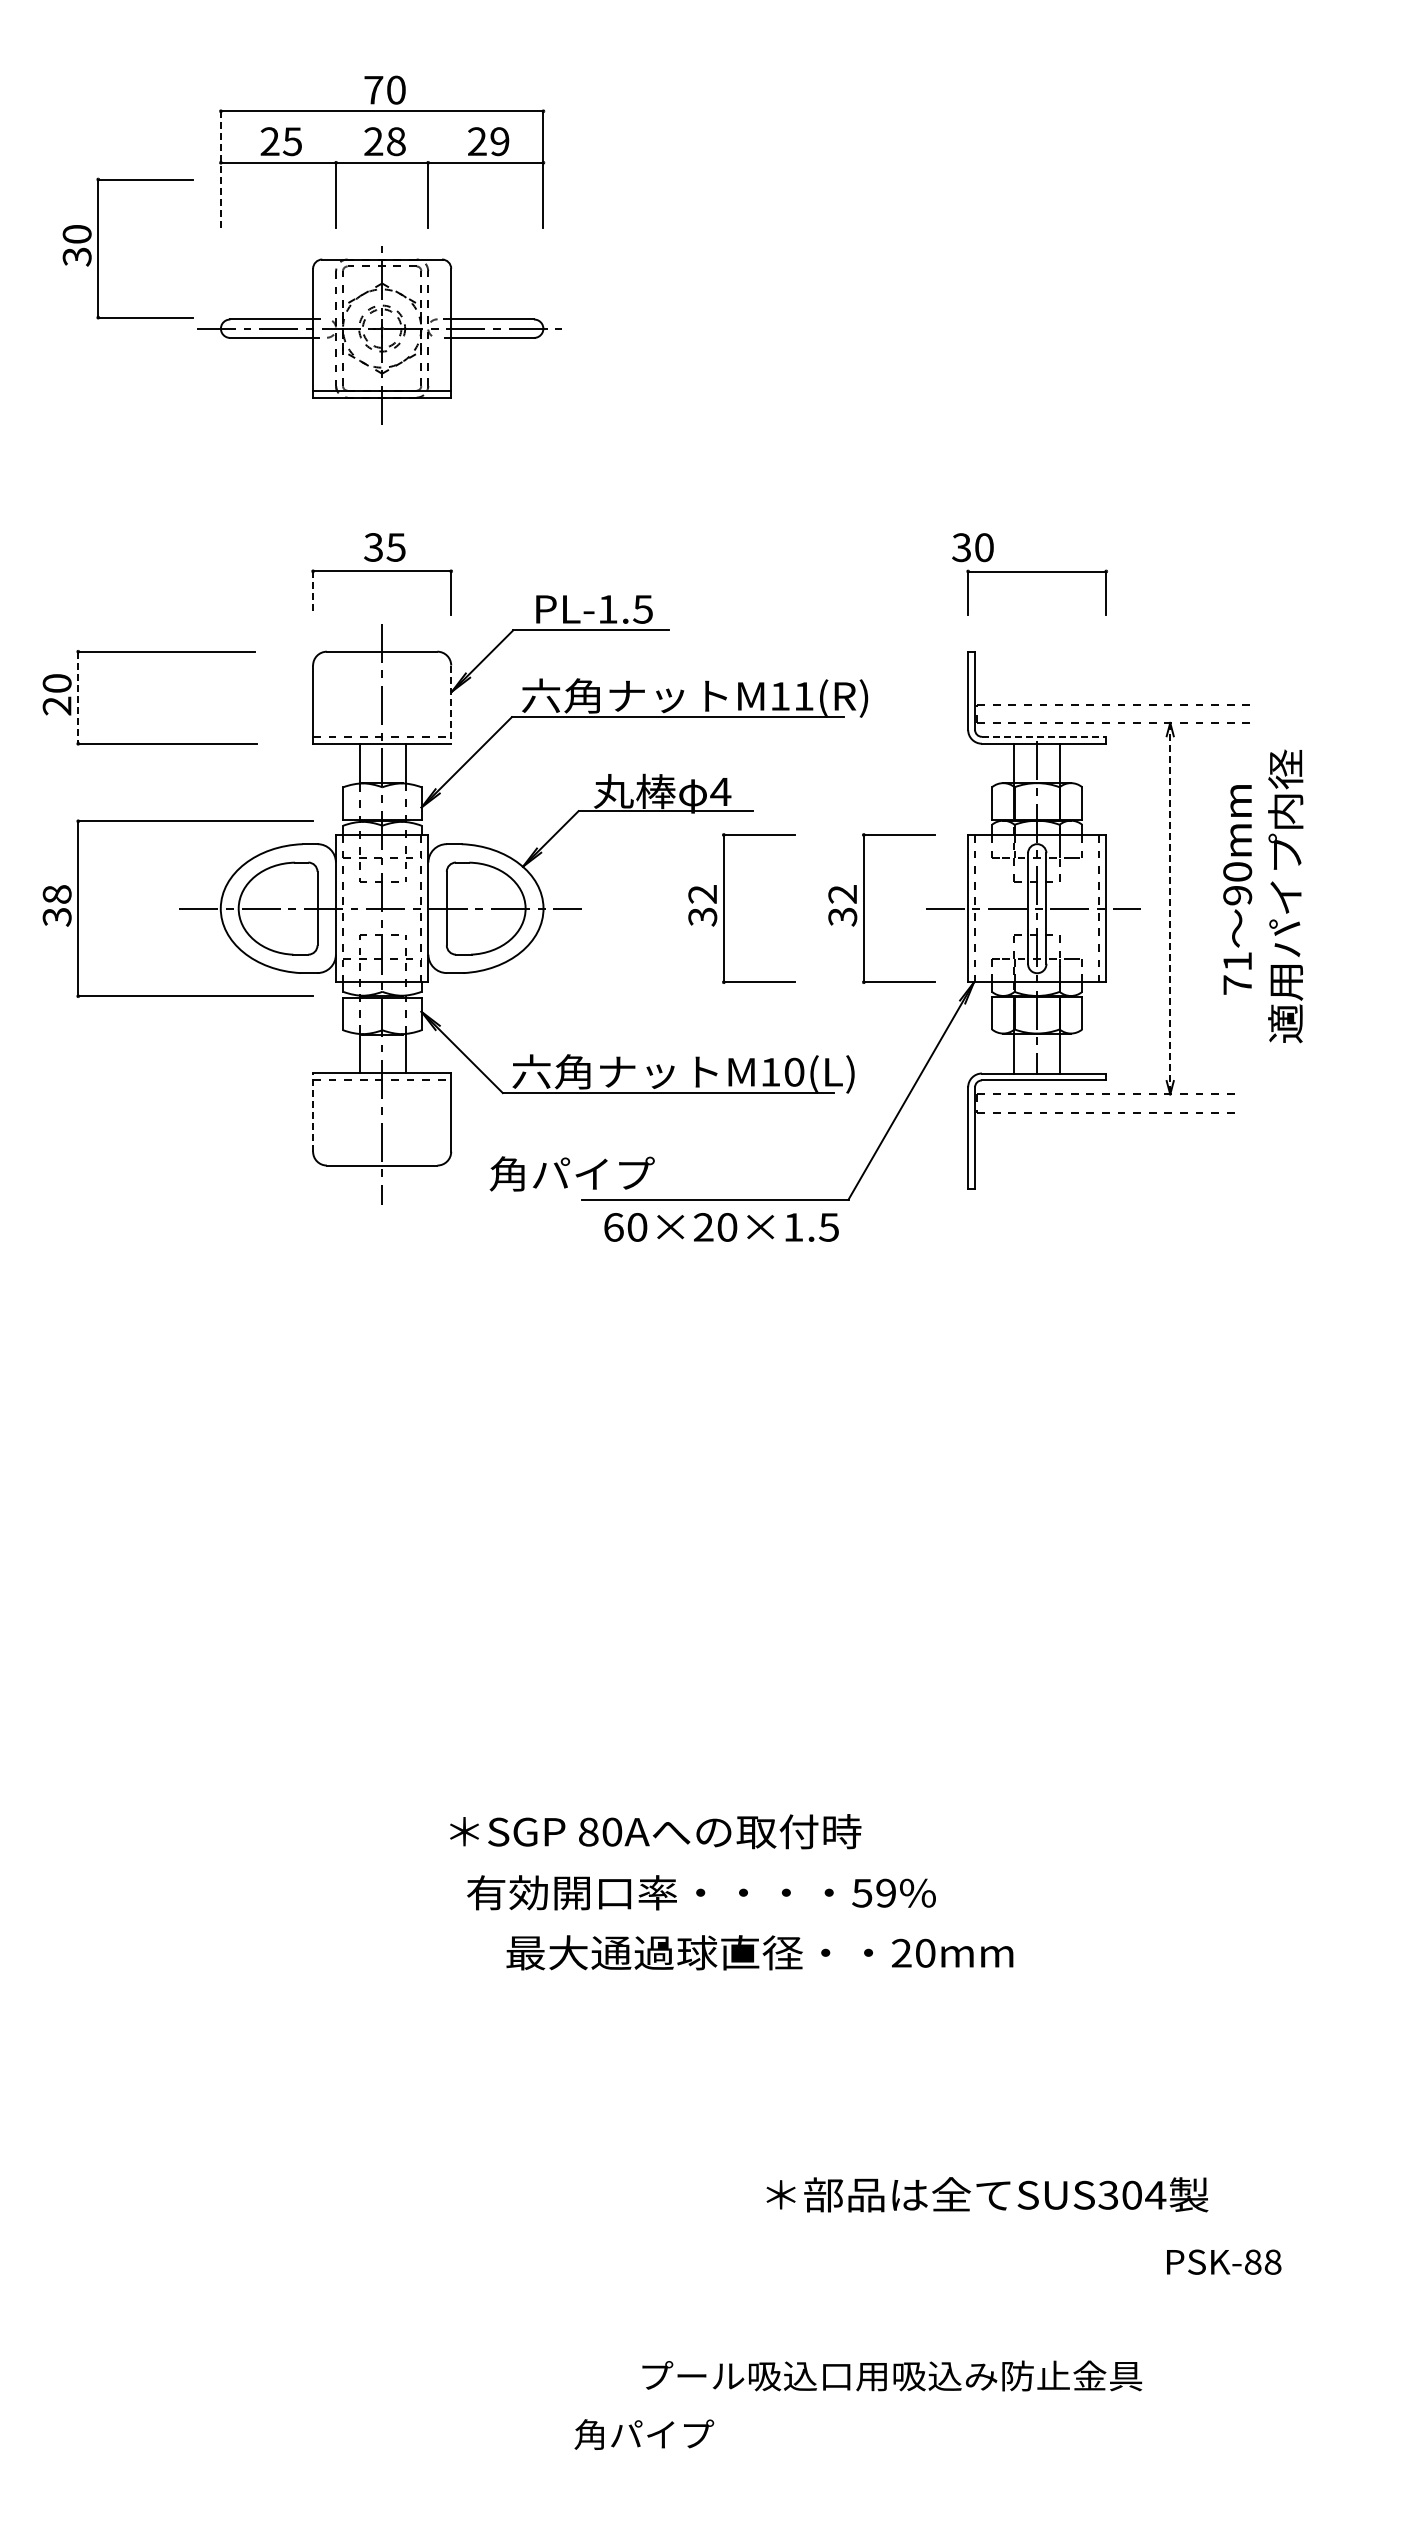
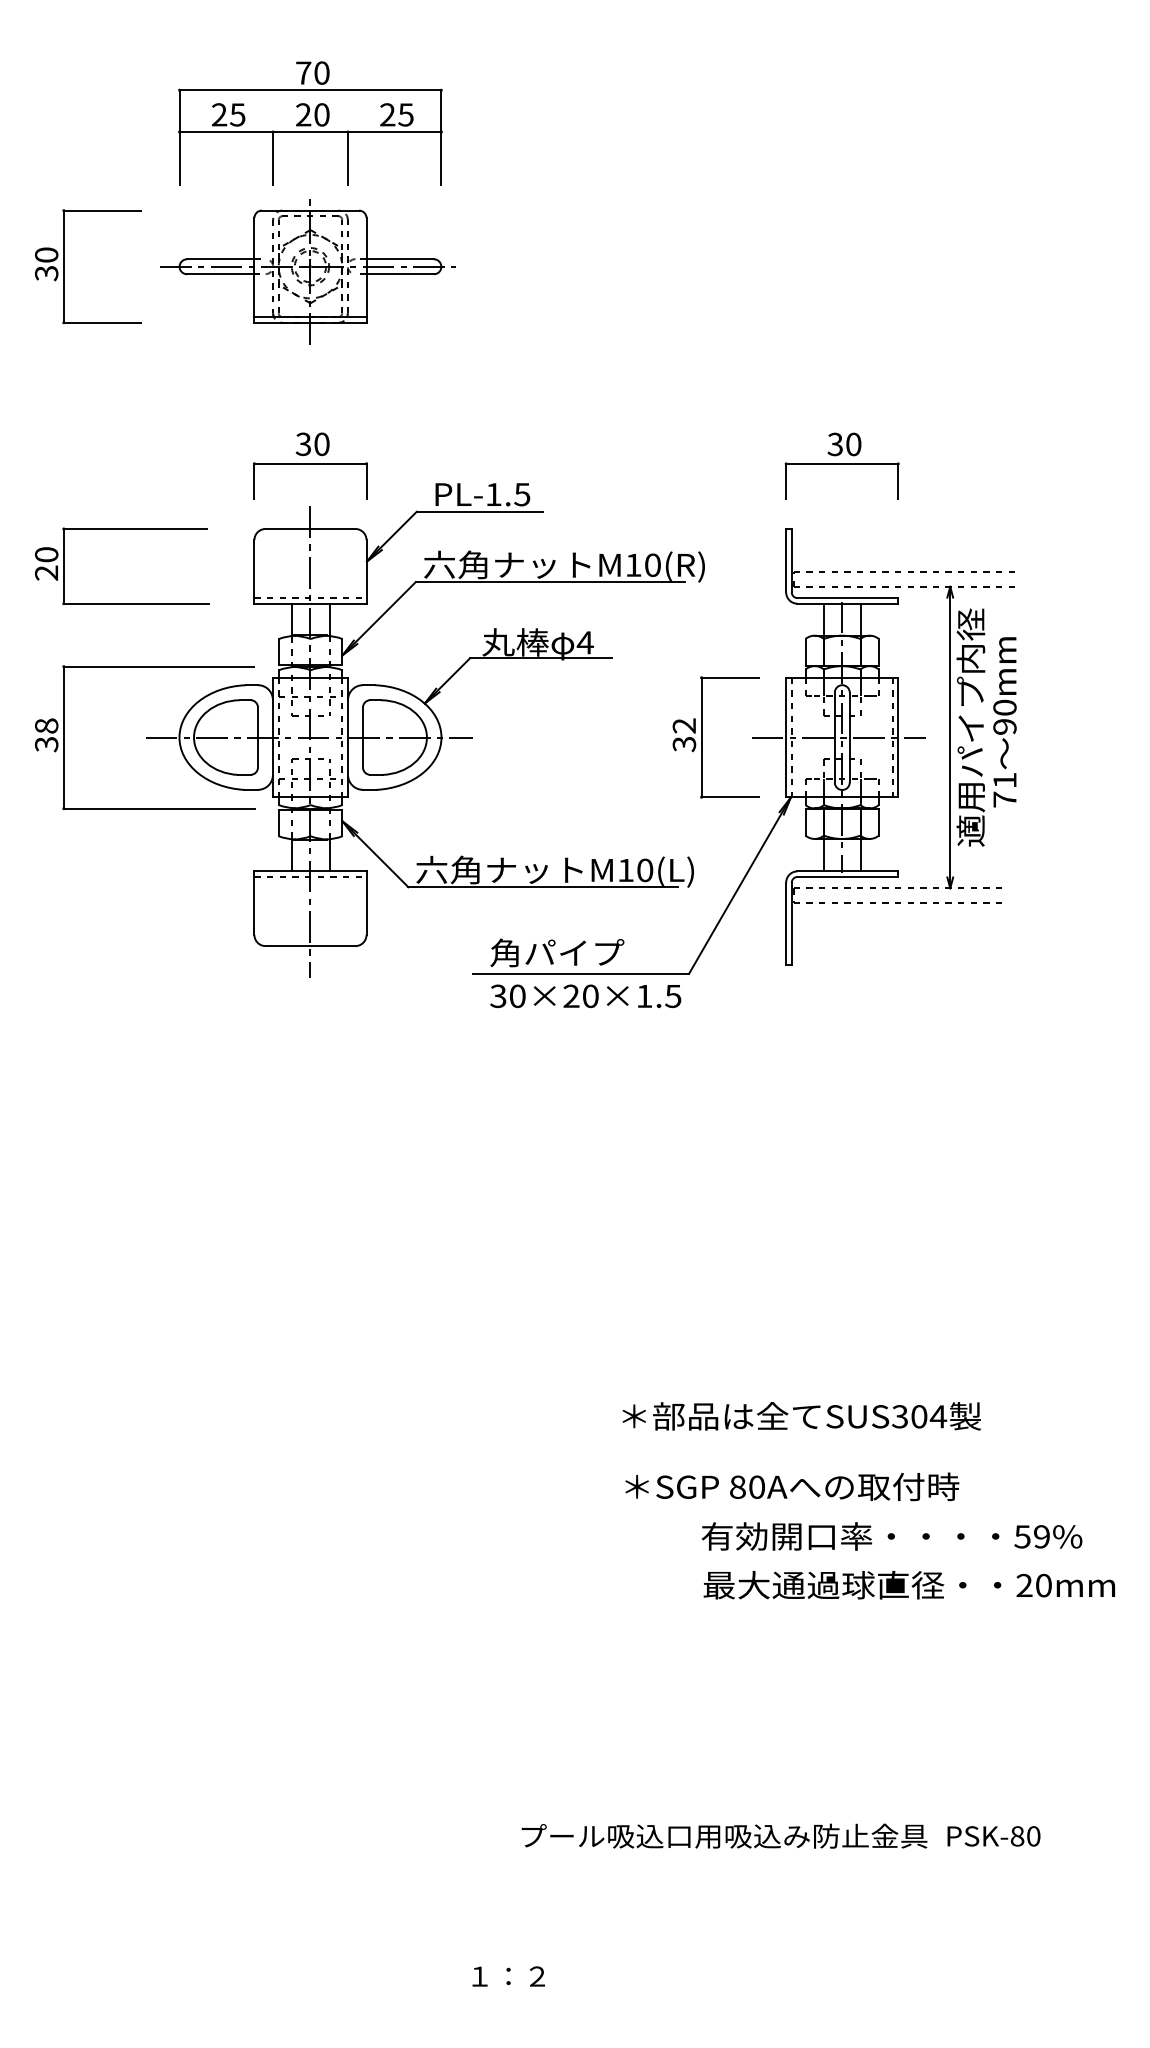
text: (396, 141) -> (322, 114), 28 -> 20
text: (499, 141) -> (405, 114), 29 -> 25
line: (220, 169) -> (179, 137), dashed -> solid
part: (98, 248) -> (63, 266), moved
text: (395, 547) -> (321, 444), 35 -> 30
text: (972, 547) -> (844, 444), moved
line: (313, 593) -> (254, 481), dashed -> solid
text: (803, 696) -> (652, 565), M11(R) -> M10(R)
line: (78, 698) -> (63, 566), dashed -> solid
line: (451, 705) -> (366, 572), dashed -> solid
line: (1044, 736) -> (848, 597), dashed -> solid
text: (1285, 896) -> (970, 727), moved
part: (724, 908) -> (588, 737), removed
line: (1170, 908) -> (950, 737), dashed -> solid
line: (313, 1112) -> (254, 903), dashed -> solid
text: (571, 1173) -> (556, 952), moved
text: (613, 1227) -> (498, 996), 60×20×1.5 -> 30×20×1.5
text: (655, 1831) -> (792, 1486), moved
text: (701, 1892) -> (892, 1536), moved
text: (759, 1952) -> (909, 1584), moved
text: (987, 2194) -> (801, 1416), moved
text: (1272, 2262) -> (1033, 1836), PSK-88 -> PSK-80
text: (892, 2375) -> (724, 1835), moved
text: (644, 2434) -> (523, 1976), 角パイプ -> １：２

